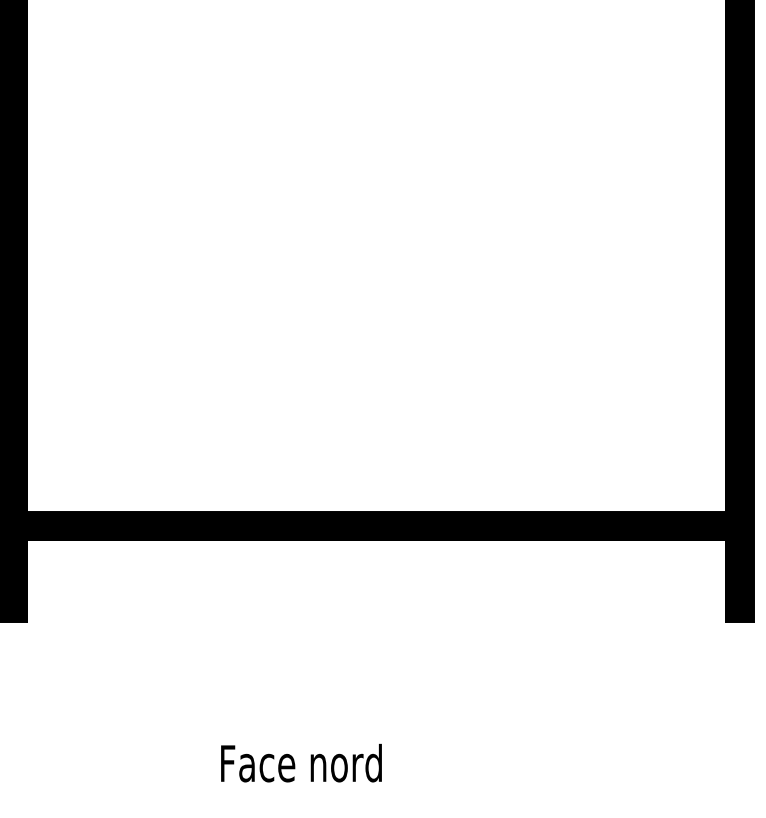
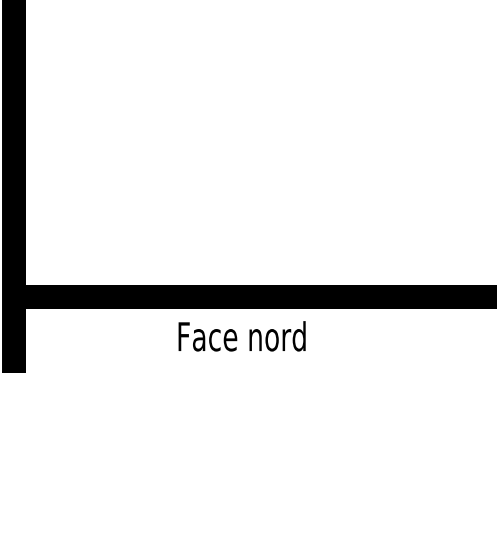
text: (301, 762) -> (242, 335), moved

